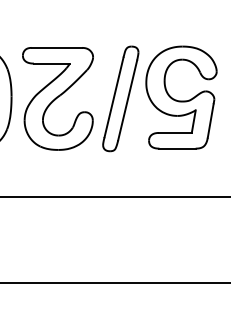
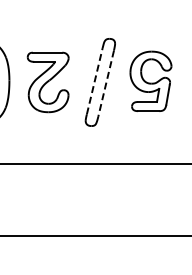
line: (113, 96) -> (94, 80), solid -> dashed
part: (180, 97) -> (150, 81), size x0.7
part: (58, 98) -> (48, 82), size x0.7
line: (128, 101) -> (106, 84), solid -> dashed

